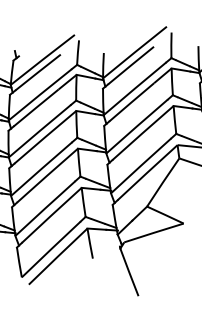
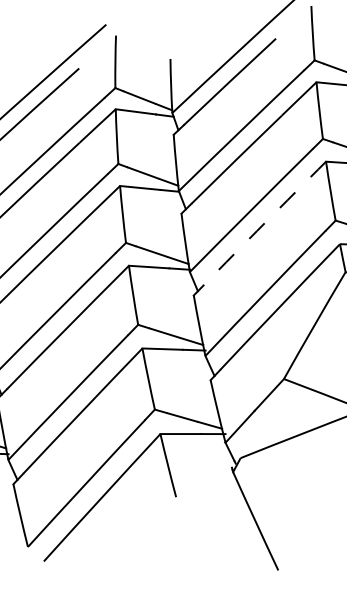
arc: (142, 133) -> (263, 224), solid -> dashed

